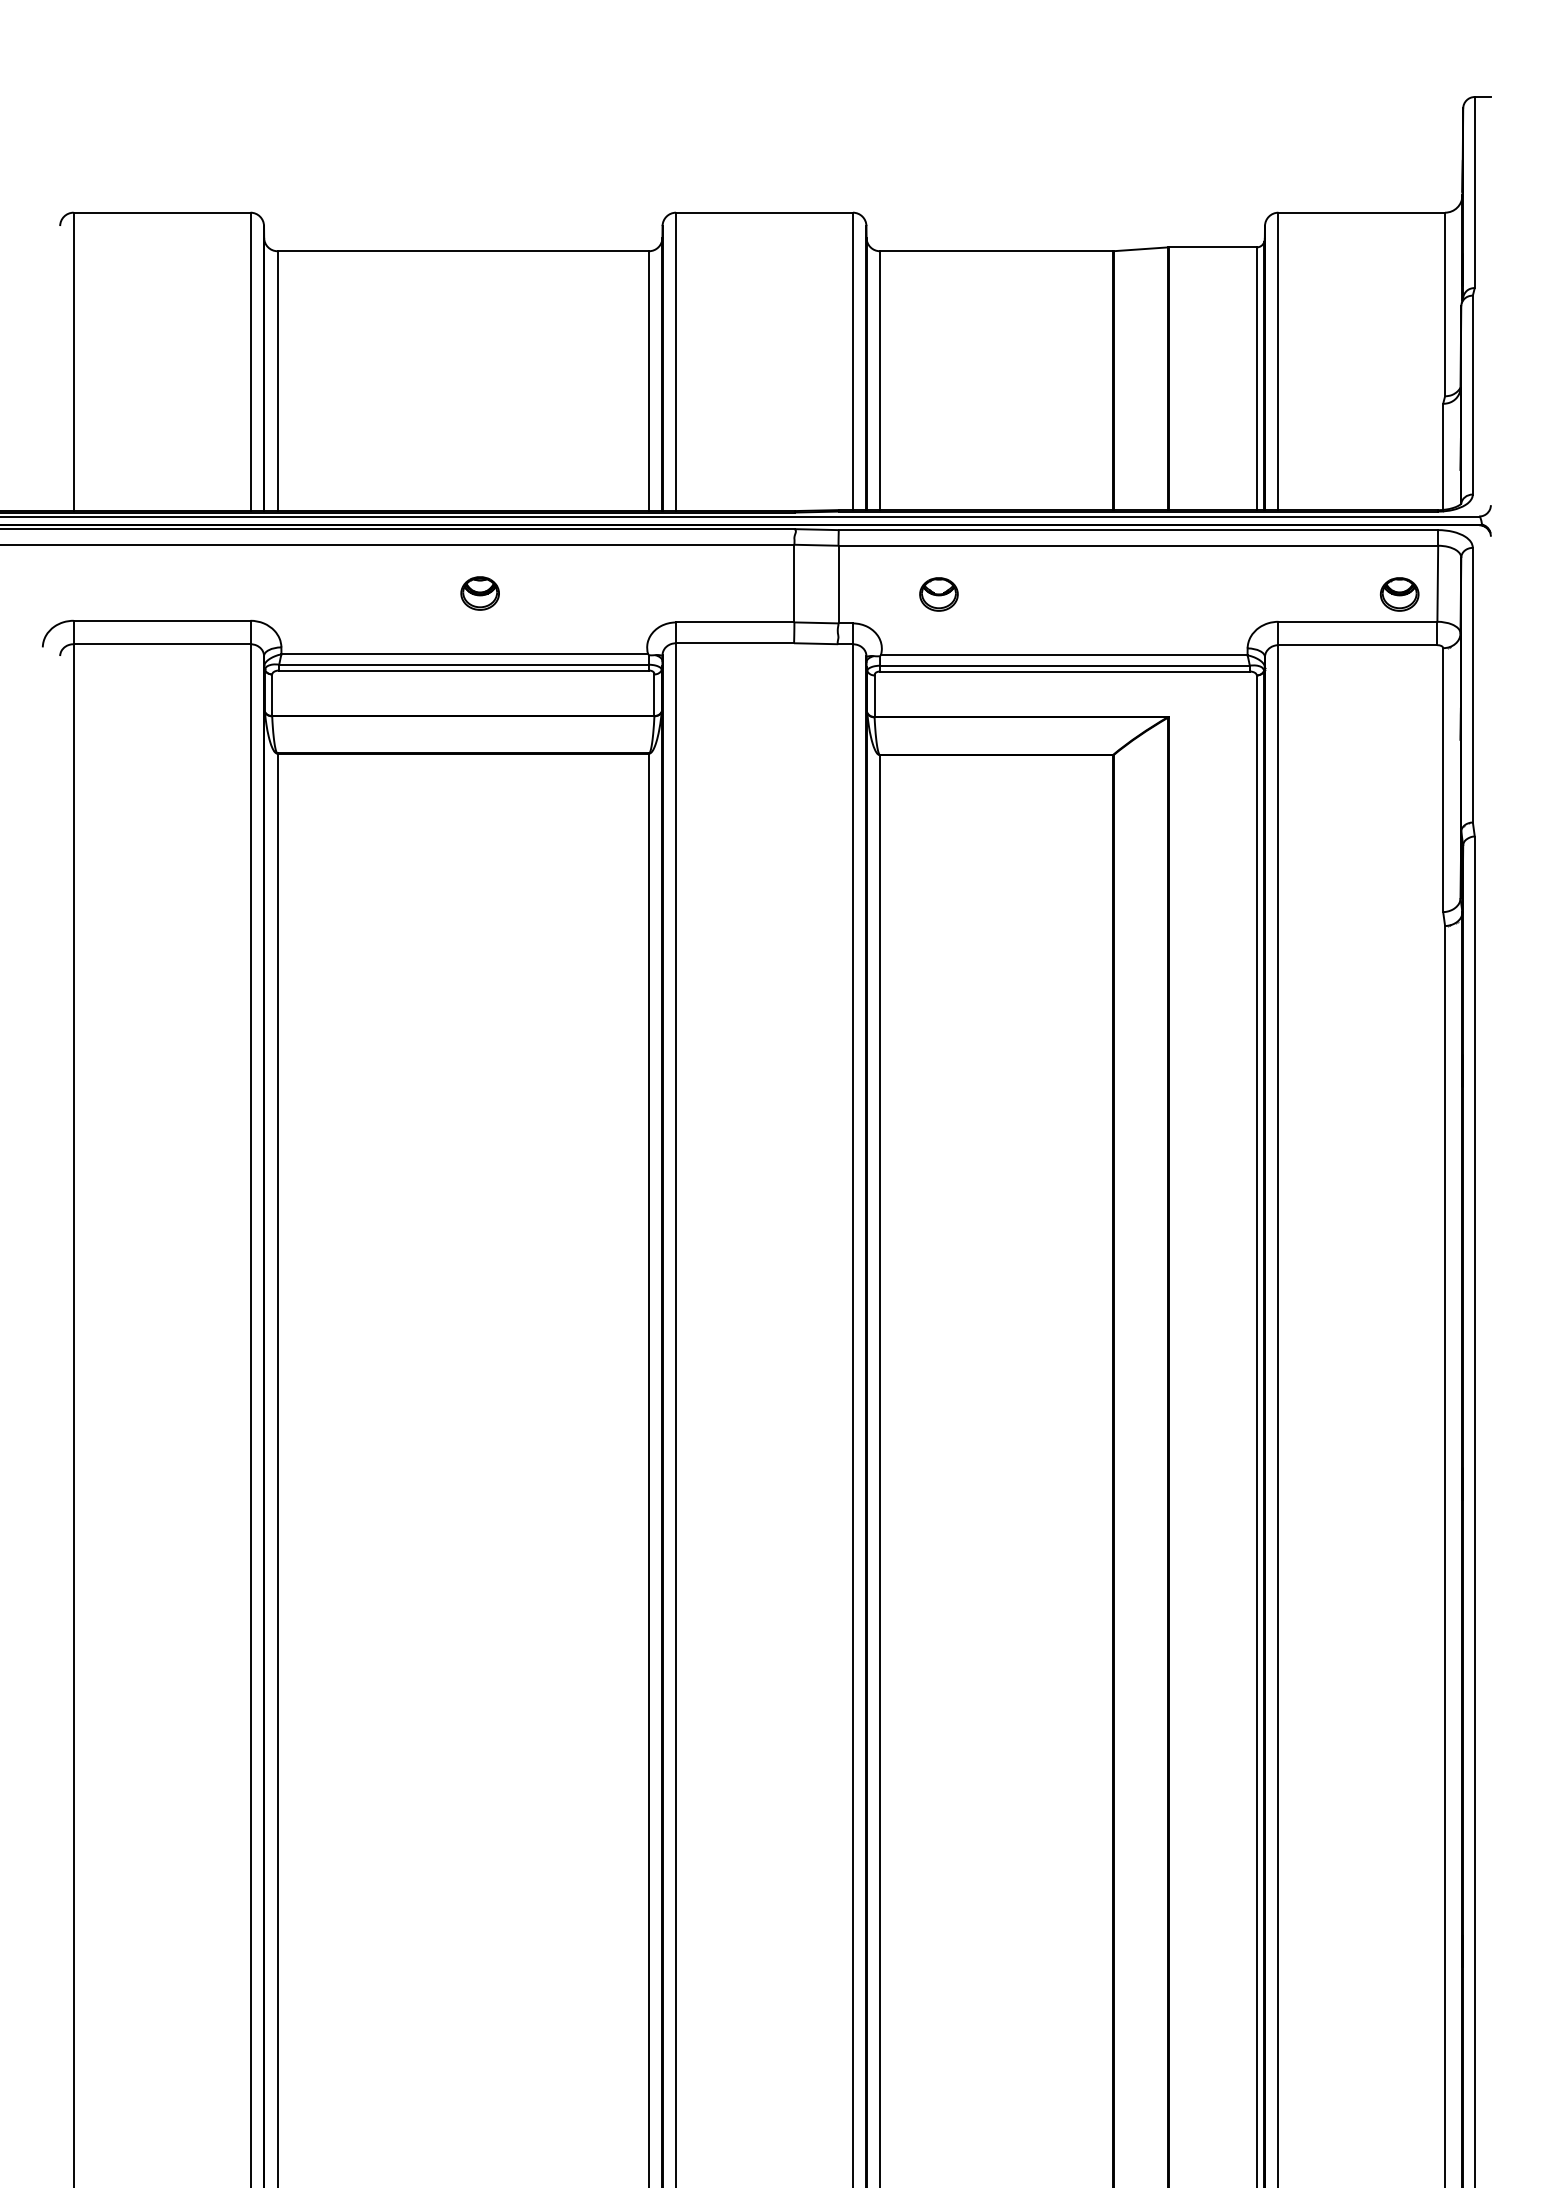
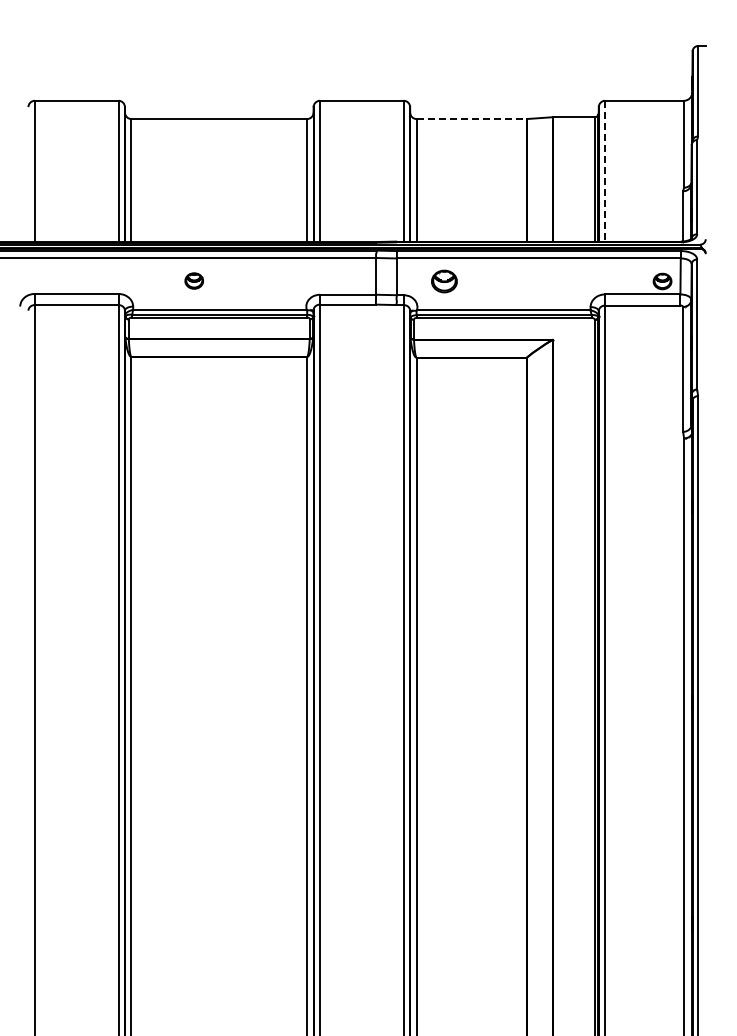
line: (998, 252) -> (472, 119), solid -> dashed
line: (1279, 362) -> (605, 171), solid -> dashed
part: (480, 592) -> (194, 280), moved
part: (939, 594) -> (444, 281), size x1.4

